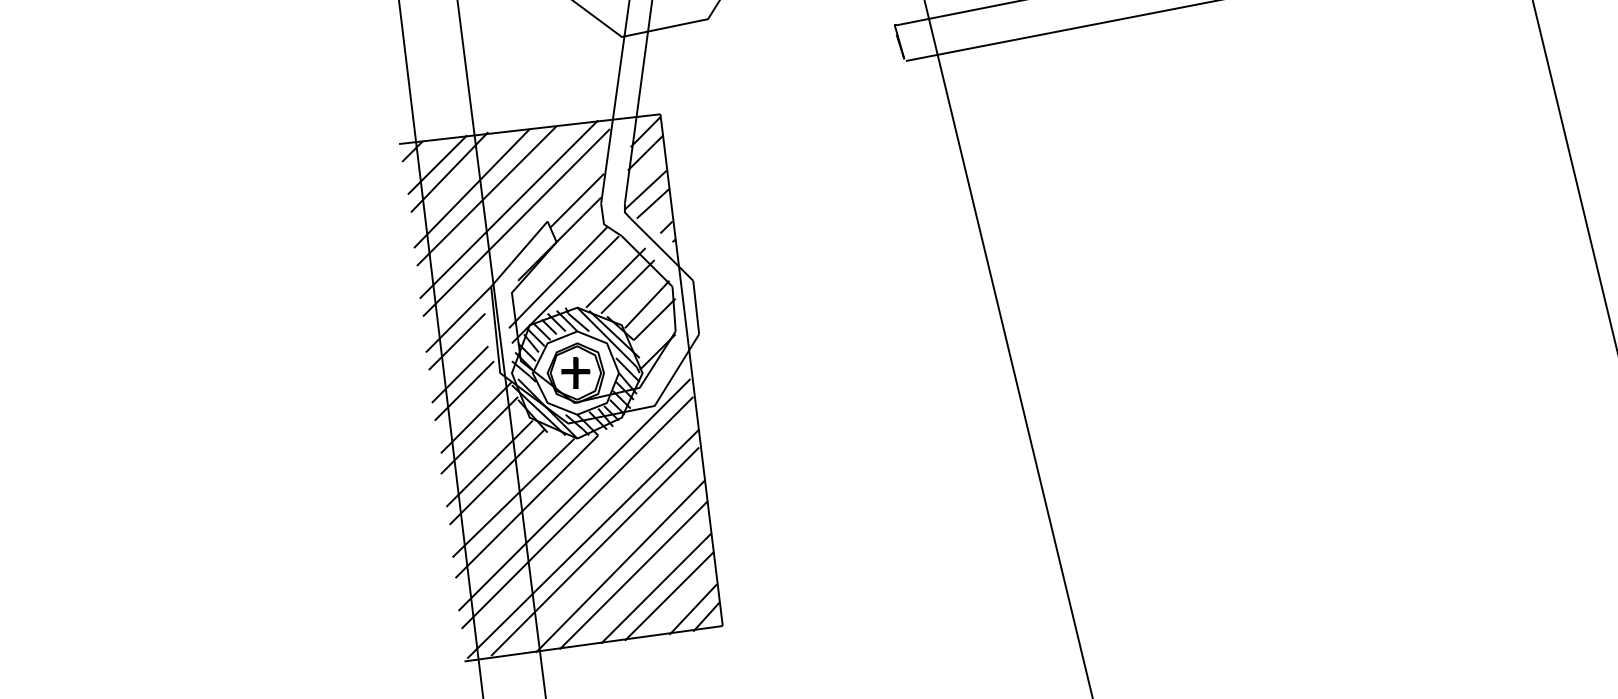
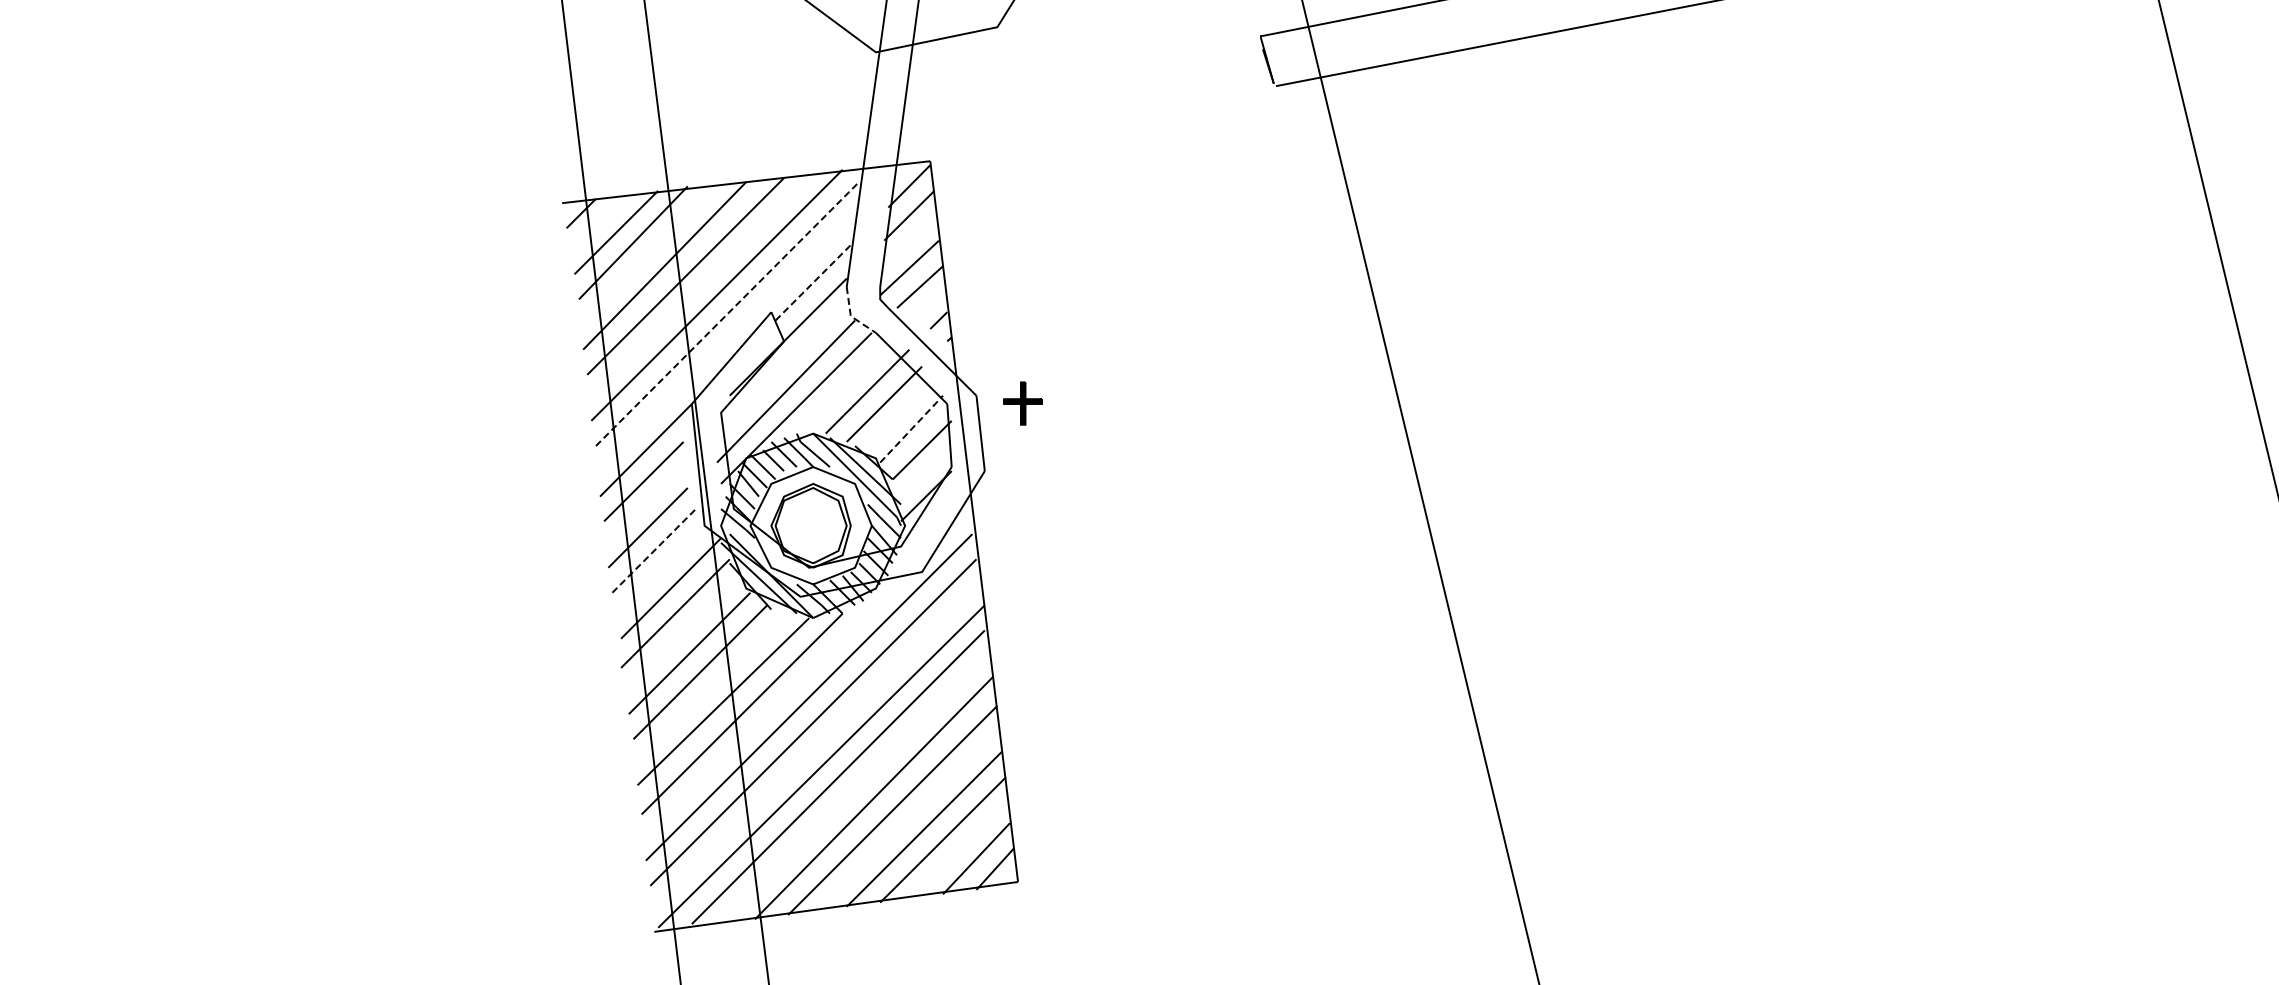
line: (577, 200) -> (813, 282), solid -> dashed
line: (516, 222) -> (727, 313), solid -> dashed
line: (603, 224) -> (850, 316), solid -> dashed
line: (647, 304) -> (911, 429), solid -> dashed
part: (575, 372) -> (1022, 403), moved
line: (464, 390) -> (654, 550), solid -> dashed

